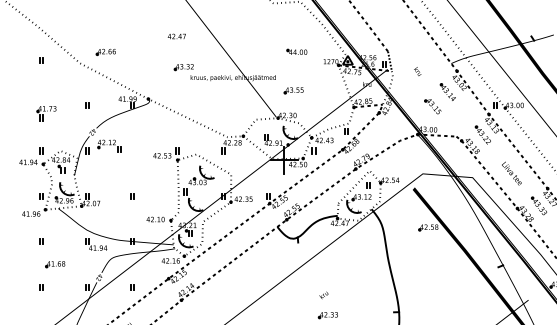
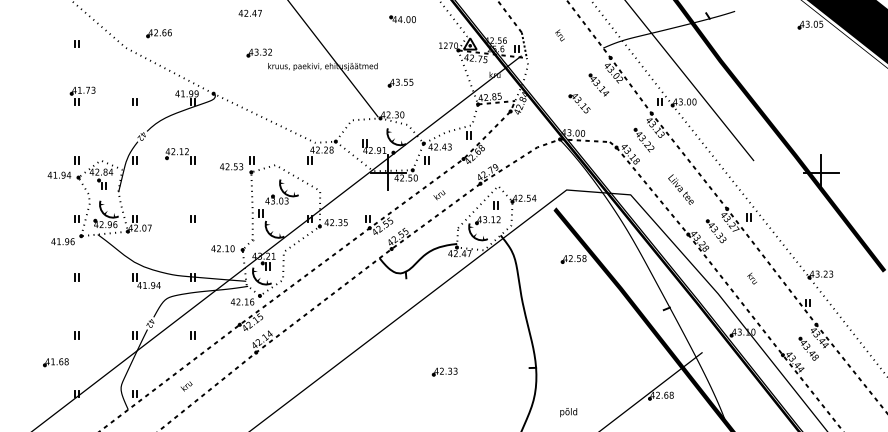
part: (296, 52) -> (402, 19), moved
text: (417, 71) -> (559, 35), moved
part: (46, 112) -> (82, 95), moved
part: (109, 146) -> (180, 156), moved
part: (54, 264) -> (55, 362), moved
text: (323, 295) -> (439, 195), moved

